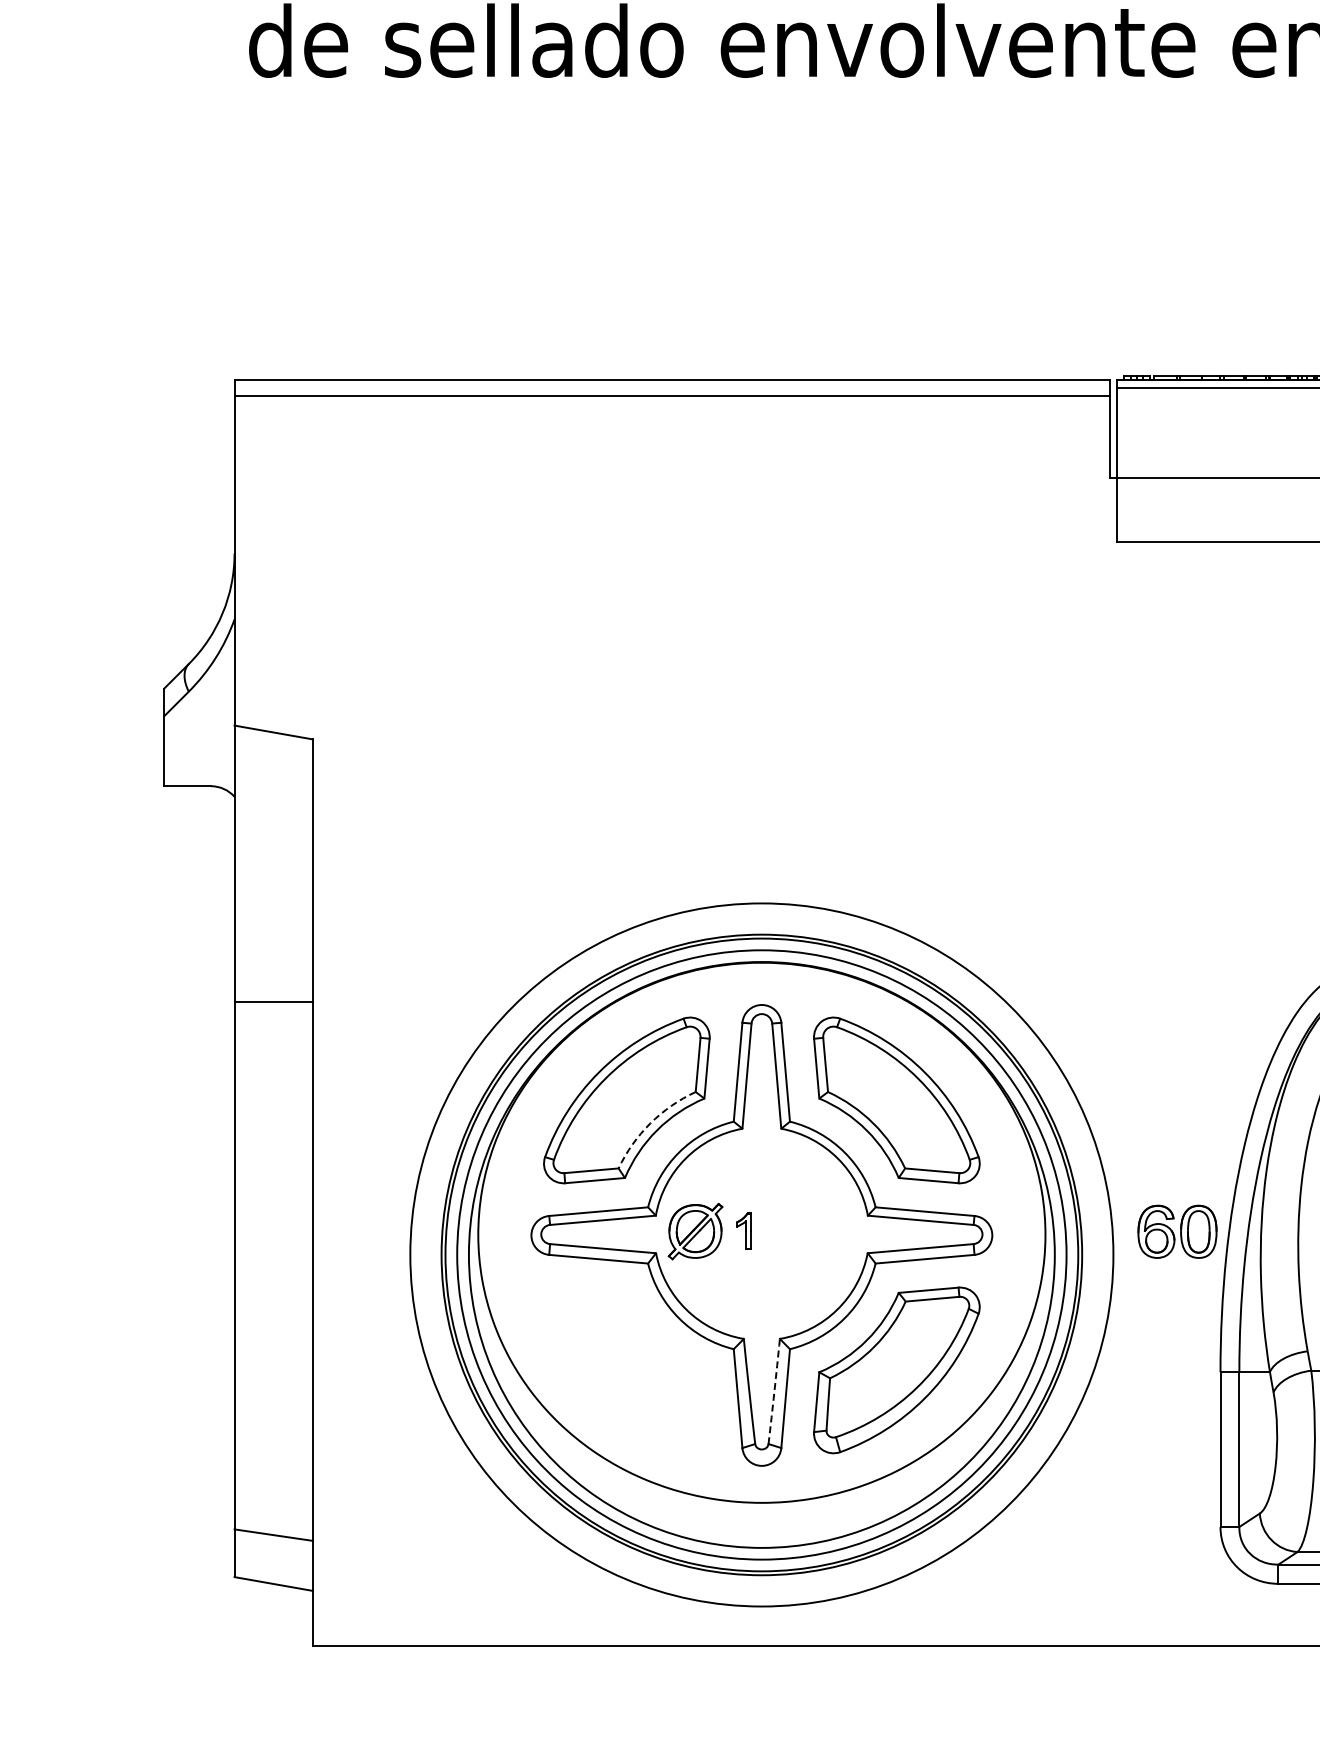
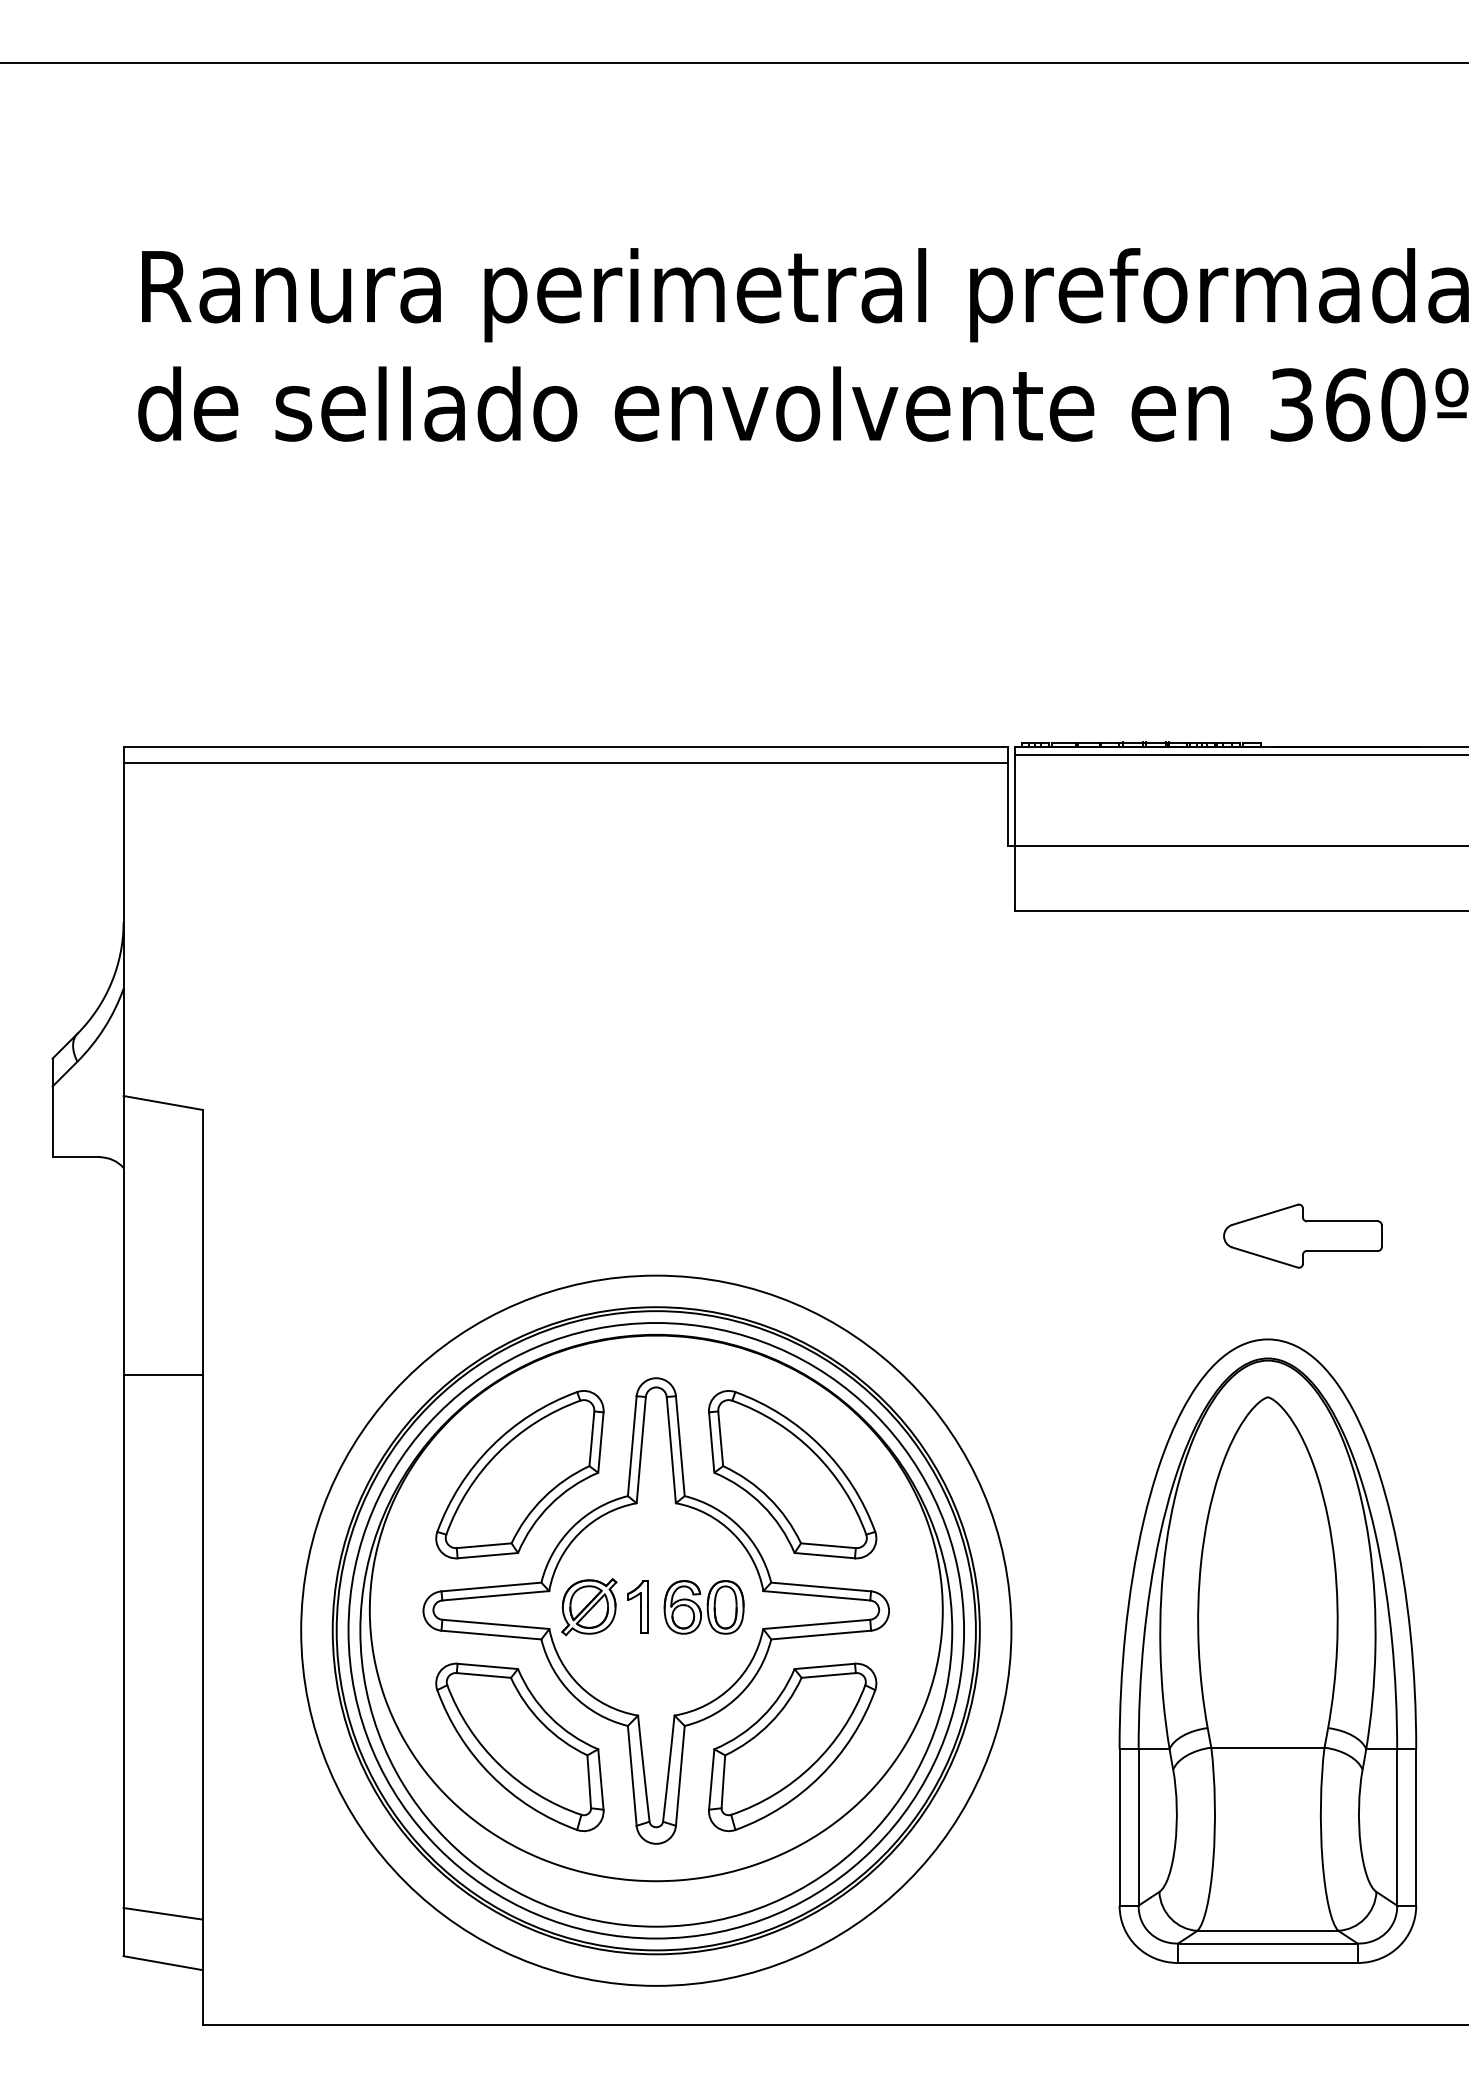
arc: (650, 1123) -> (543, 1497), dashed -> solid
part: (743, 1230) -> (637, 1606), size x1.43
part: (1176, 1231) -> (703, 1607), moved
part: (626, 1370) -> (519, 1747), added
arc: (773, 1391) -> (668, 1768), dashed -> solid

